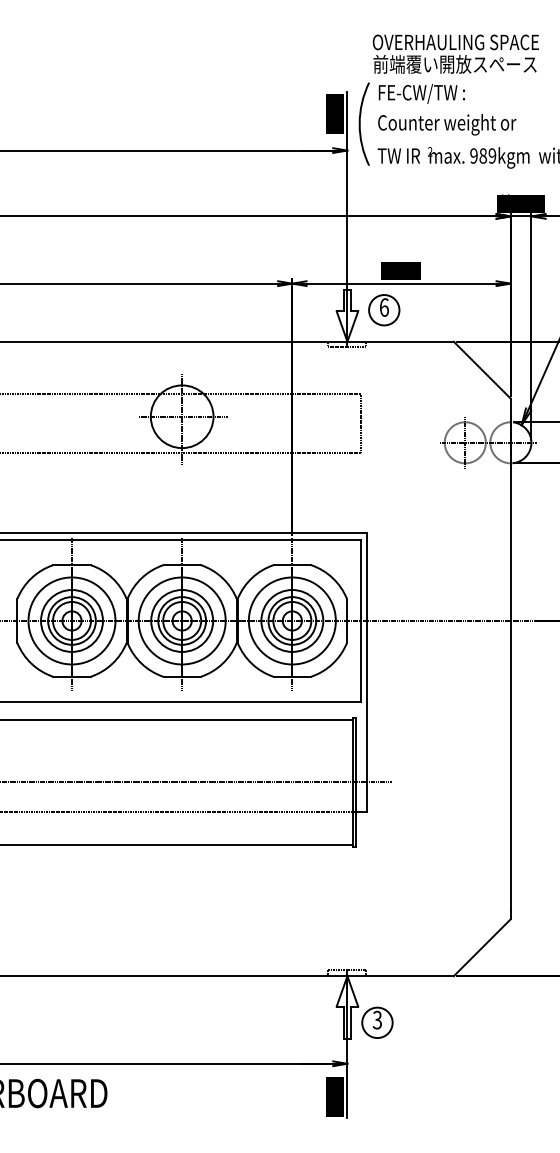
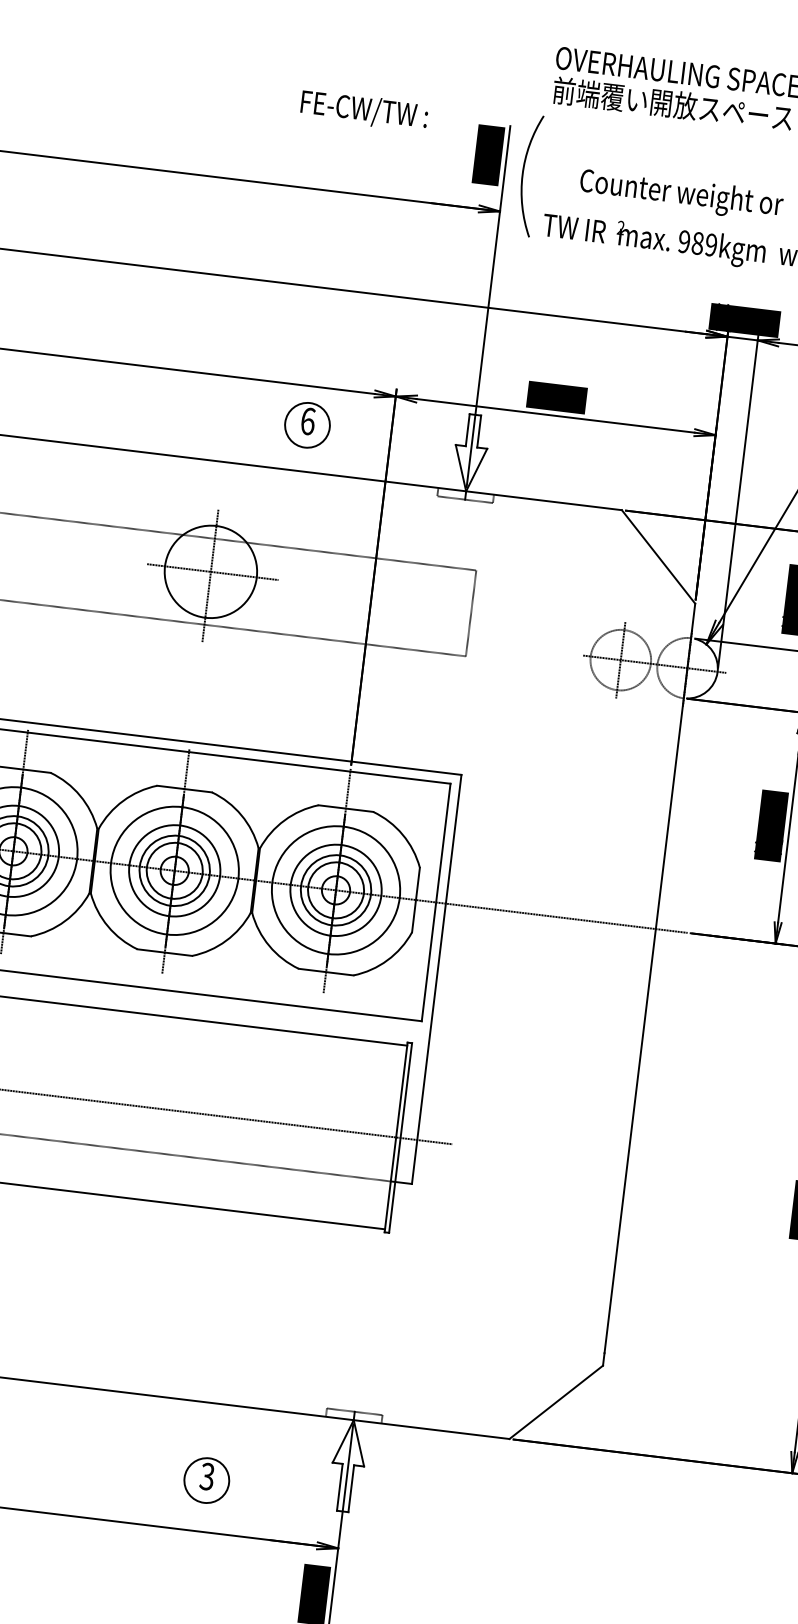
text: (421, 93) -> (363, 110), moved
text: (447, 124) -> (681, 194), moved
part: (384, 310) -> (307, 425), moved
part: (377, 1022) -> (206, 1480), moved

